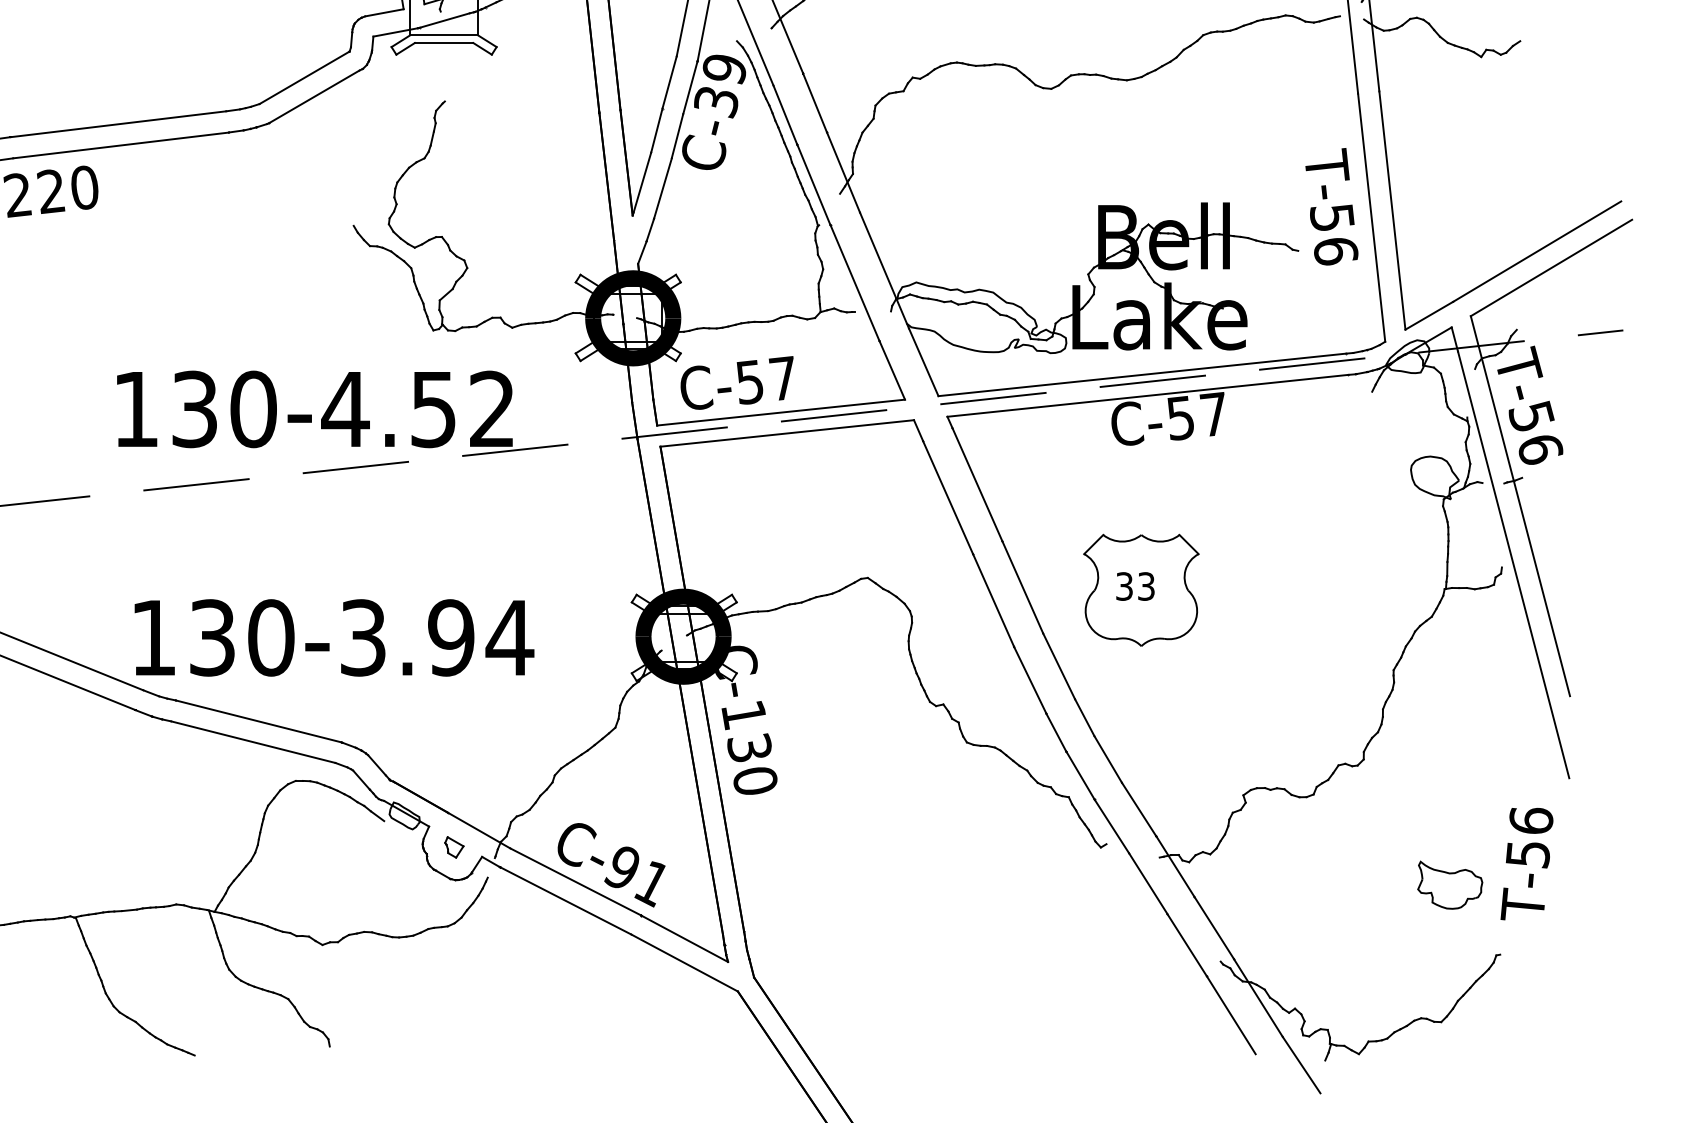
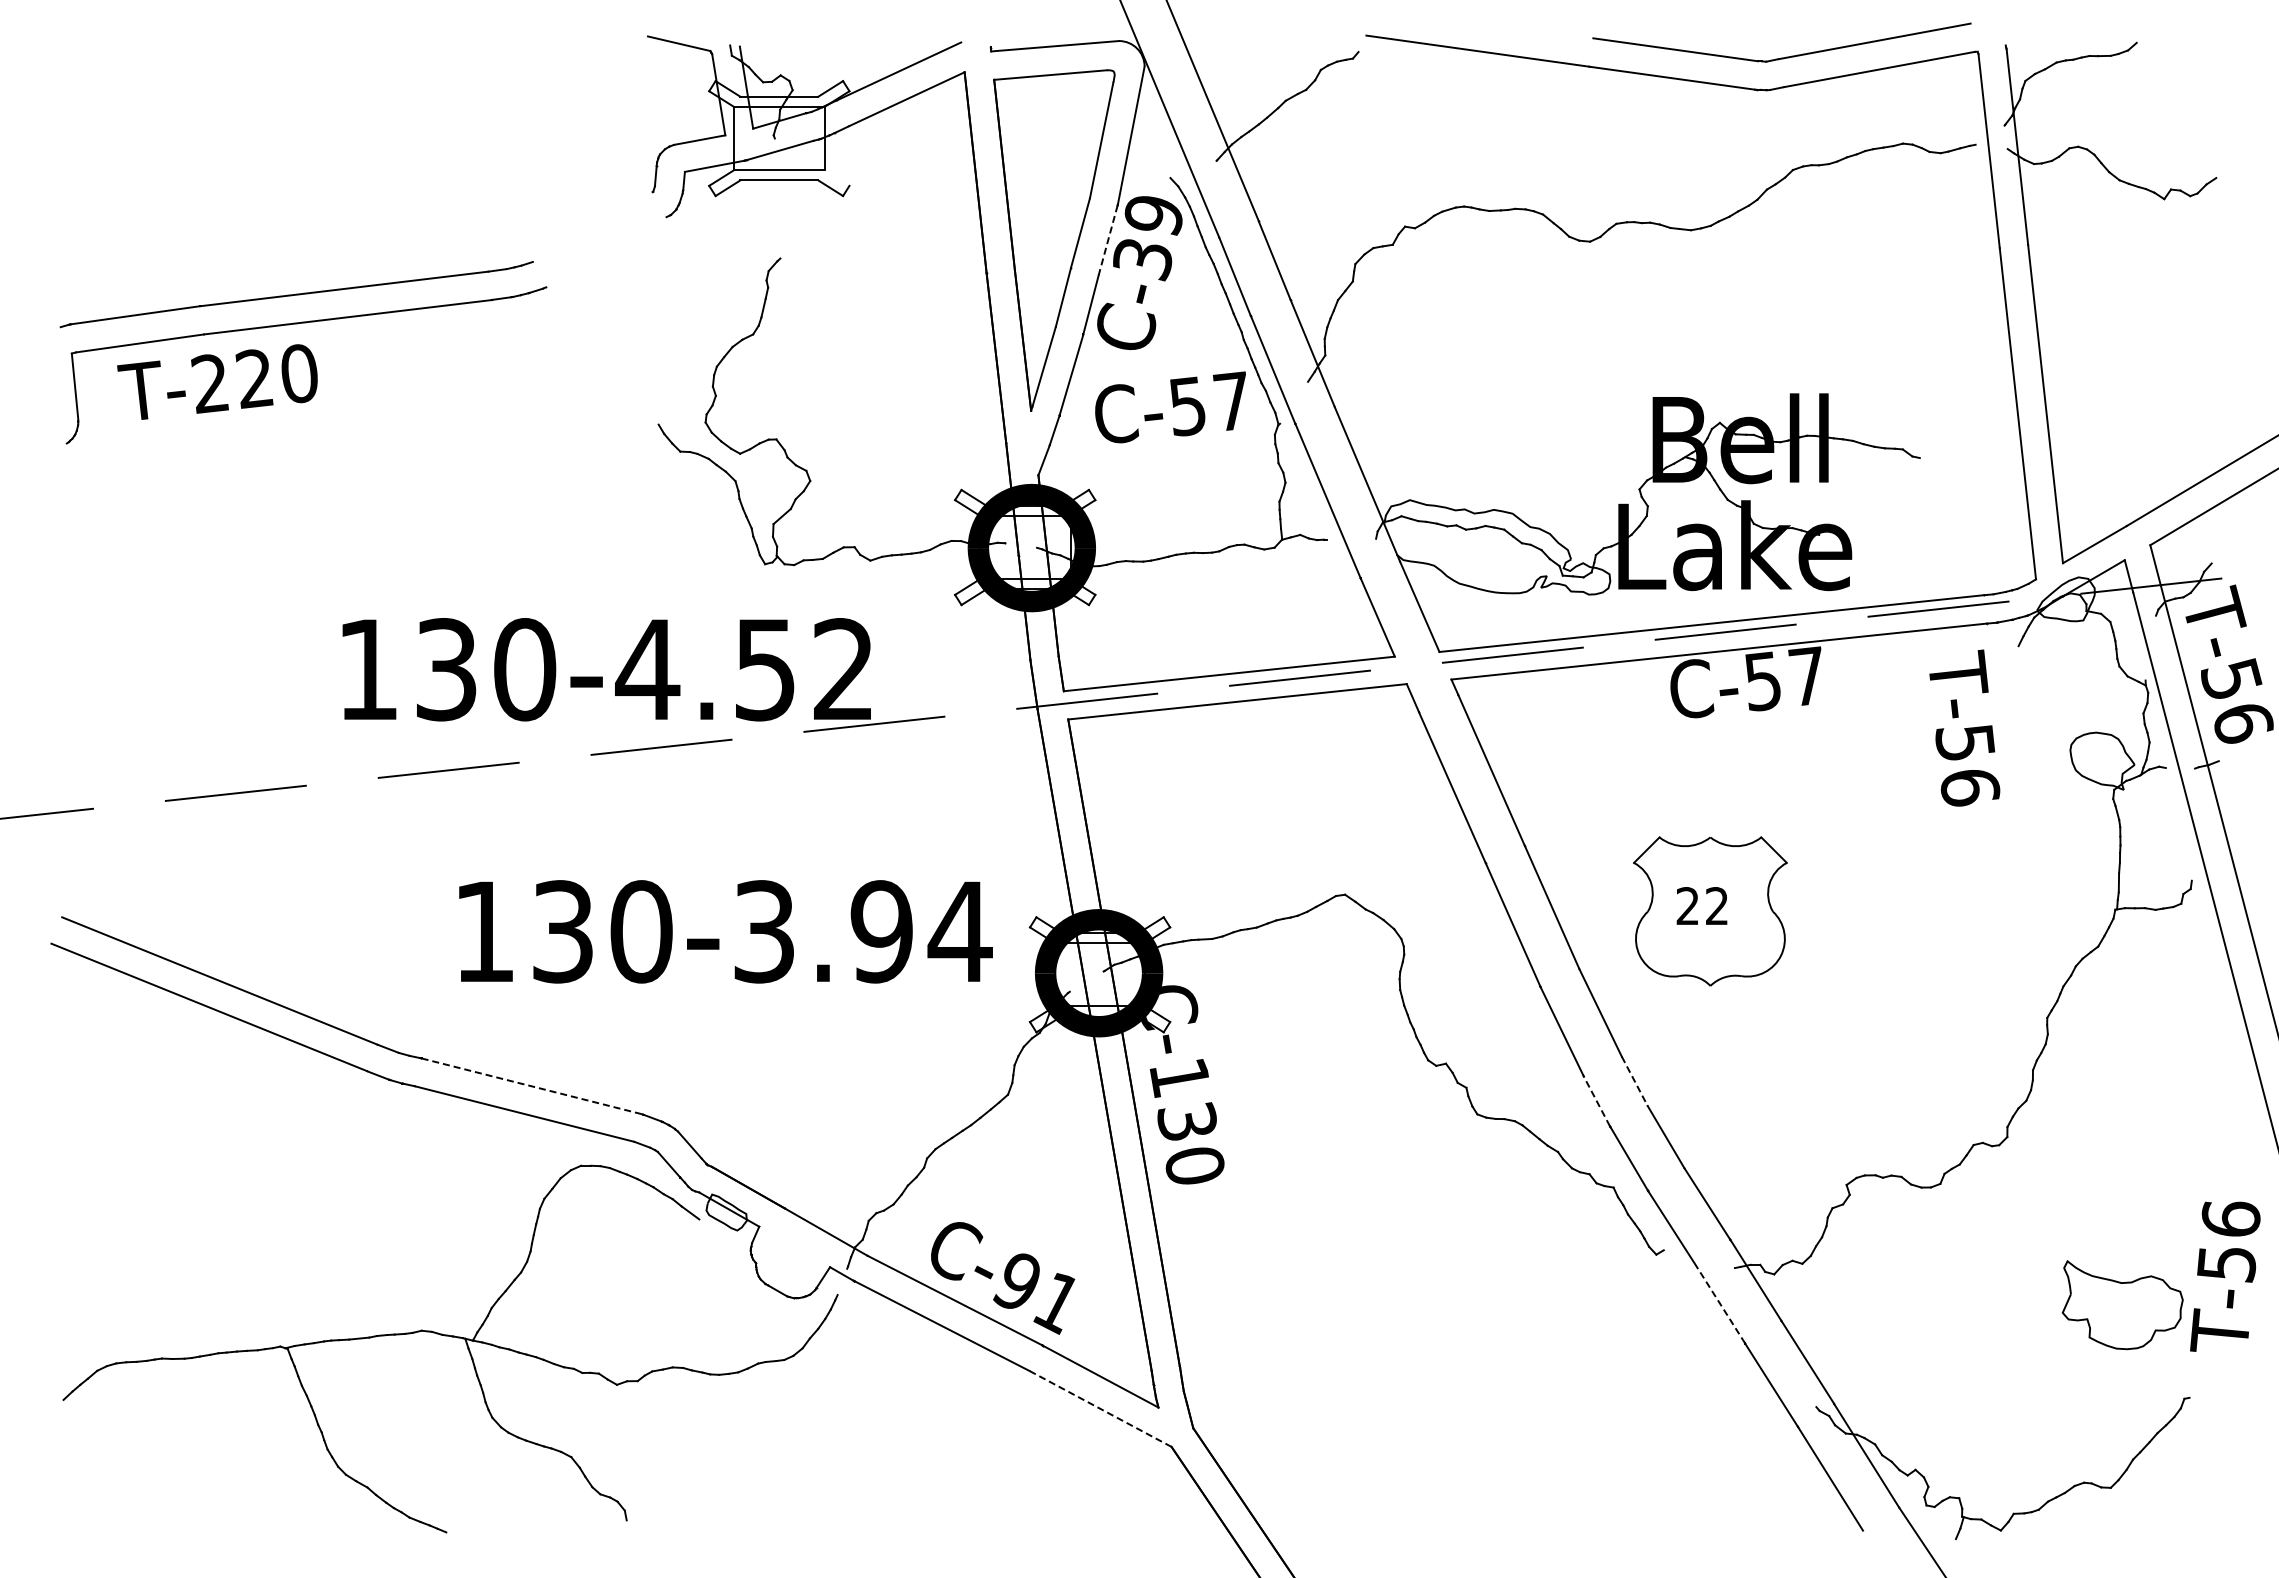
line: (486, 40) -> (836, 177), removed
line: (304, 77) -> (592, 226), removed
line: (690, 87) -> (1108, 240), solid -> dashed
line: (313, 96) -> (605, 252), removed
text: (1331, 206) -> (1964, 727), moved
text: (737, 383) -> (1170, 407), moved
text: (1135, 586) -> (1702, 906), 33 -> 22
text: (334, 637) -> (725, 931), moved
line: (1084, 717) -> (1634, 1081), solid -> dashed
line: (258, 721) -> (531, 1086), solid -> dashed
line: (1056, 732) -> (1596, 1100), solid -> dashed
part: (453, 847) -> (792, 1254), removed
line: (1148, 883) -> (1719, 1302), solid -> dashed
part: (1450, 884) -> (2122, 1304), size x1.4
line: (684, 962) -> (1100, 1408), solid -> dashed

